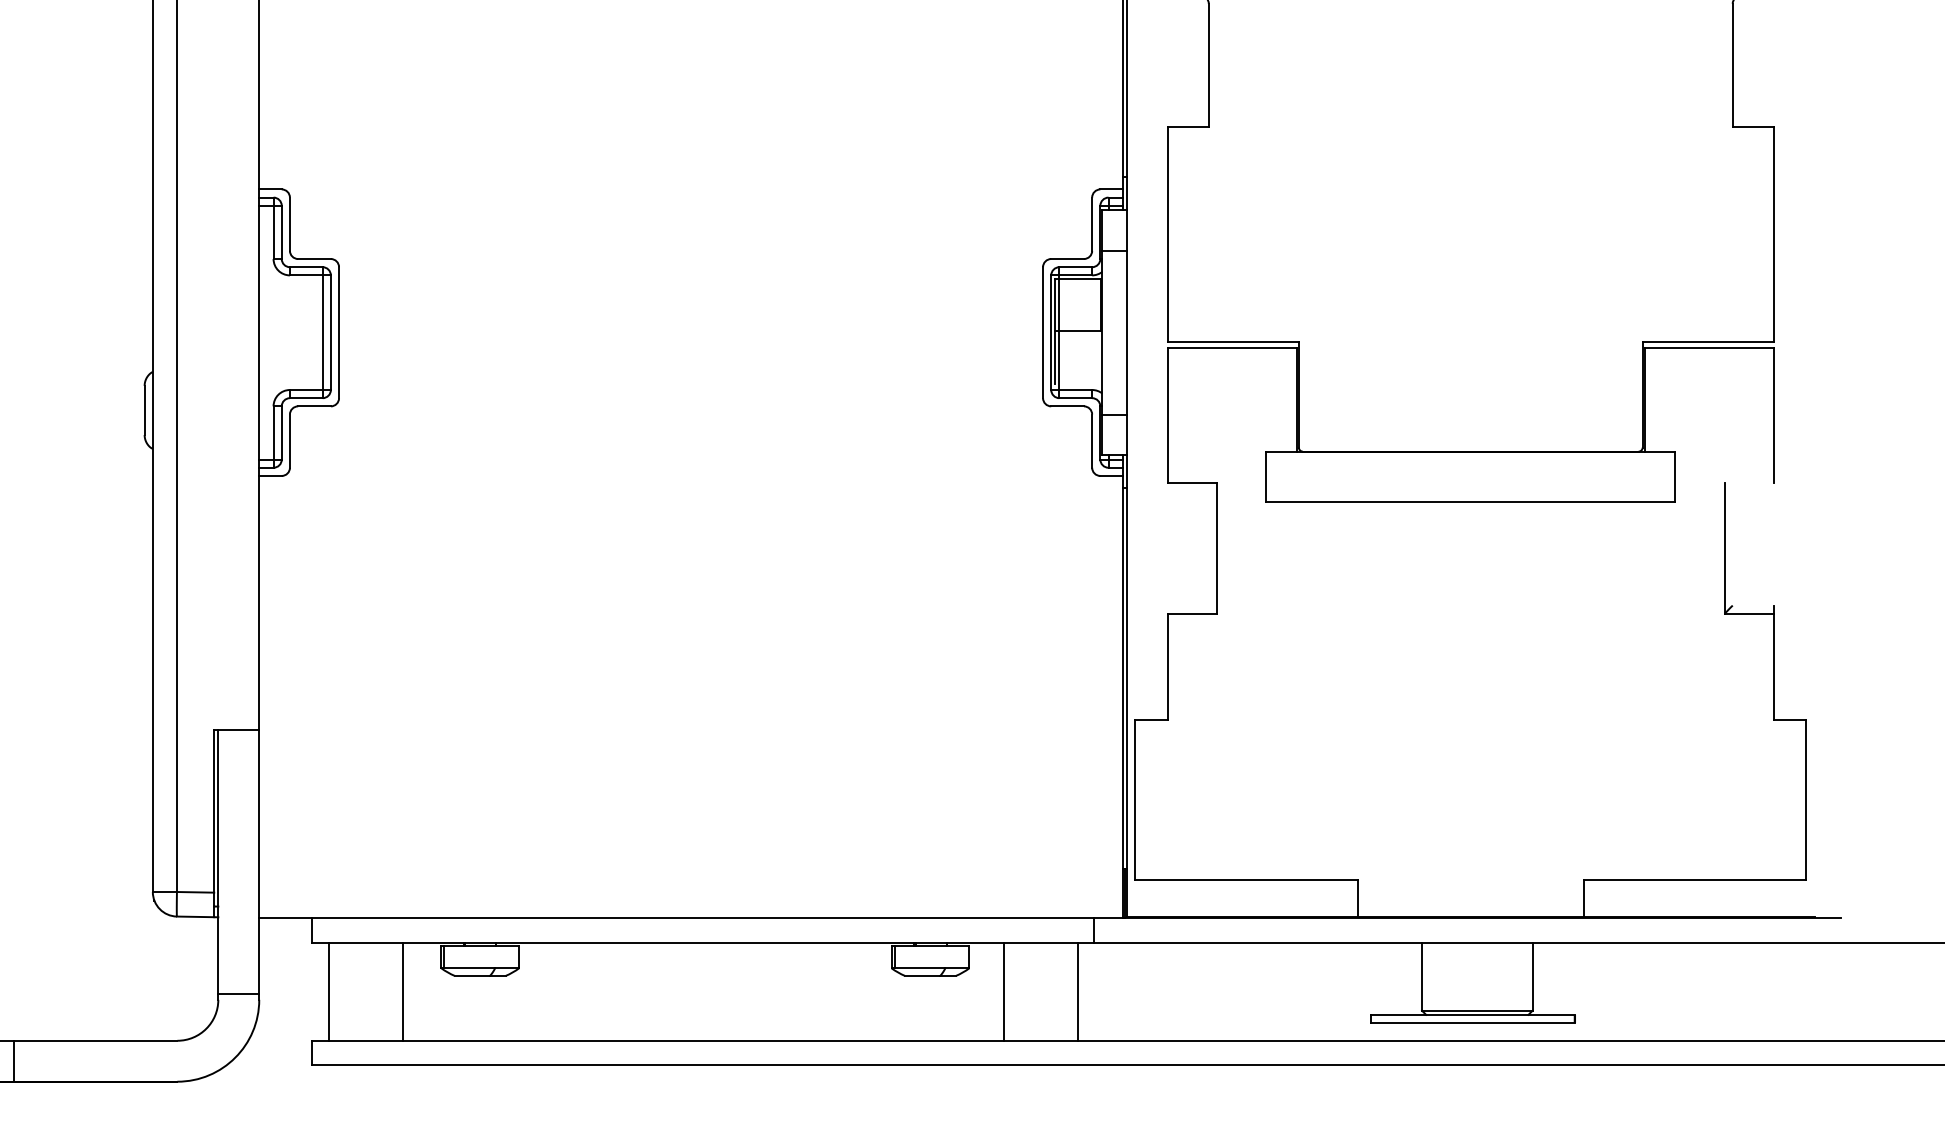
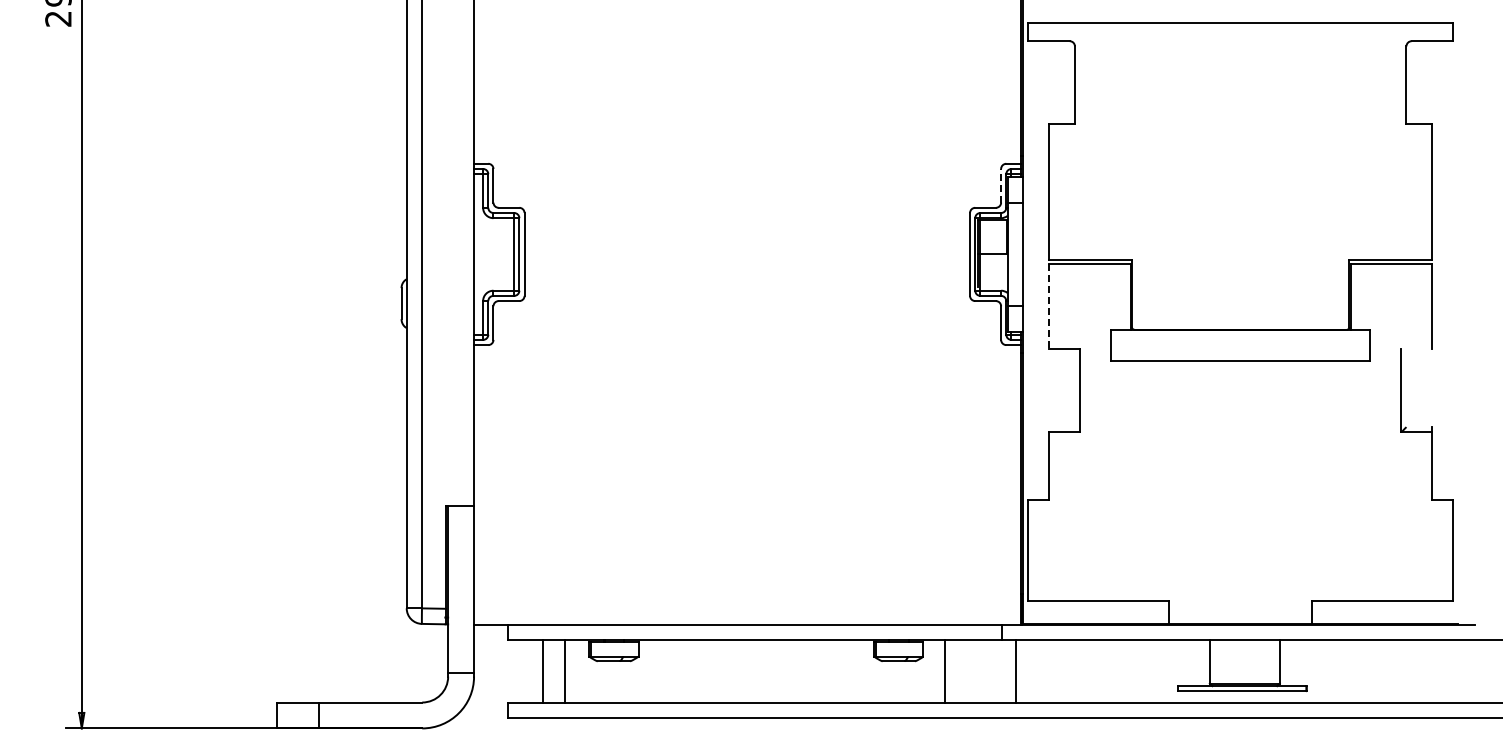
line: (1092, 223) -> (1001, 185), solid -> dashed
line: (1168, 414) -> (1049, 306), solid -> dashed
line: (329, 991) -> (543, 671), moved
line: (1078, 991) -> (1016, 671), moved

